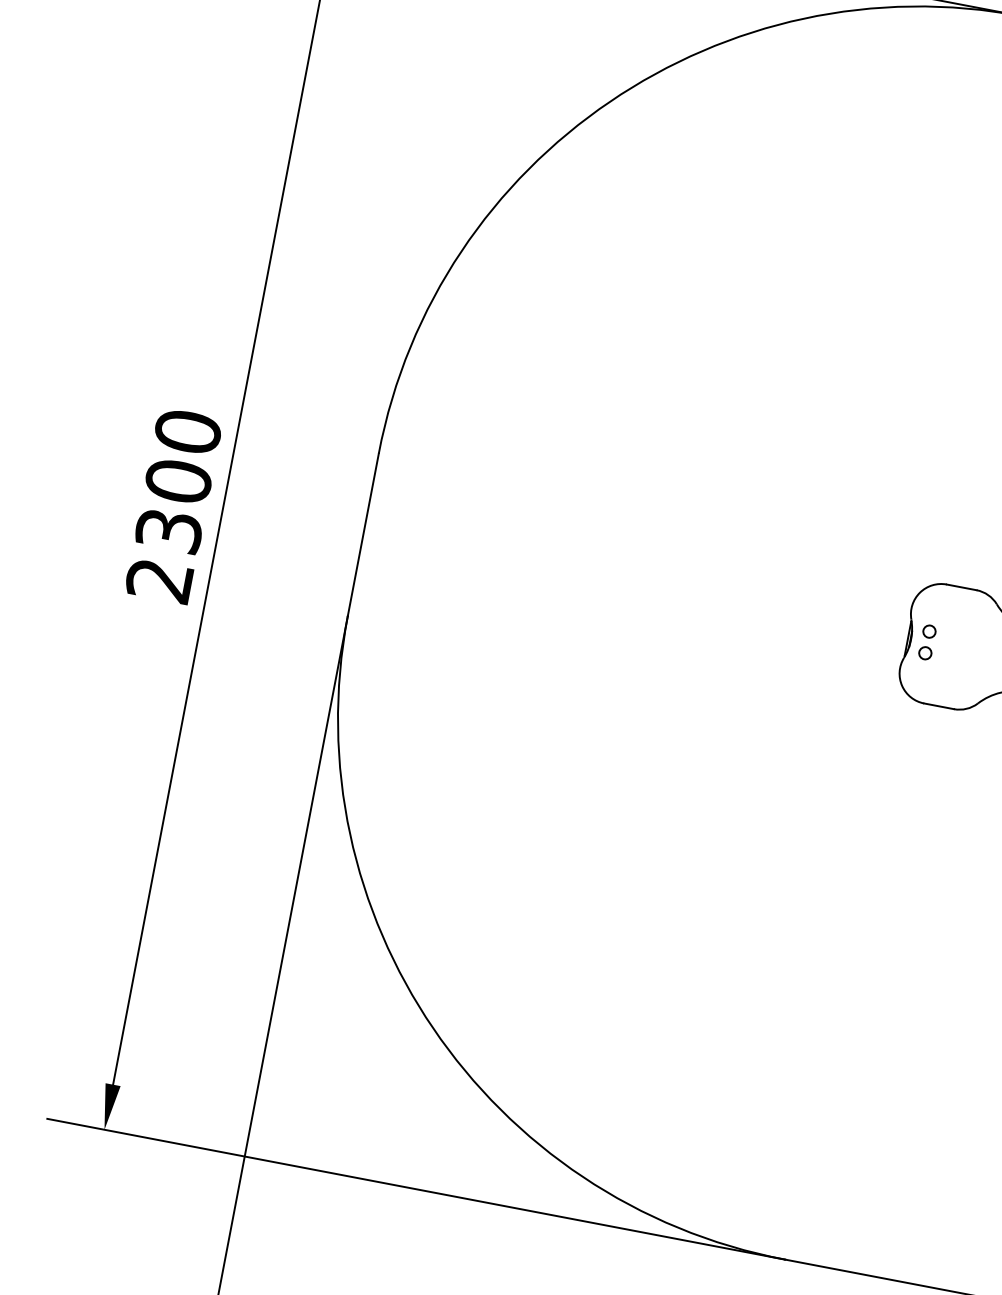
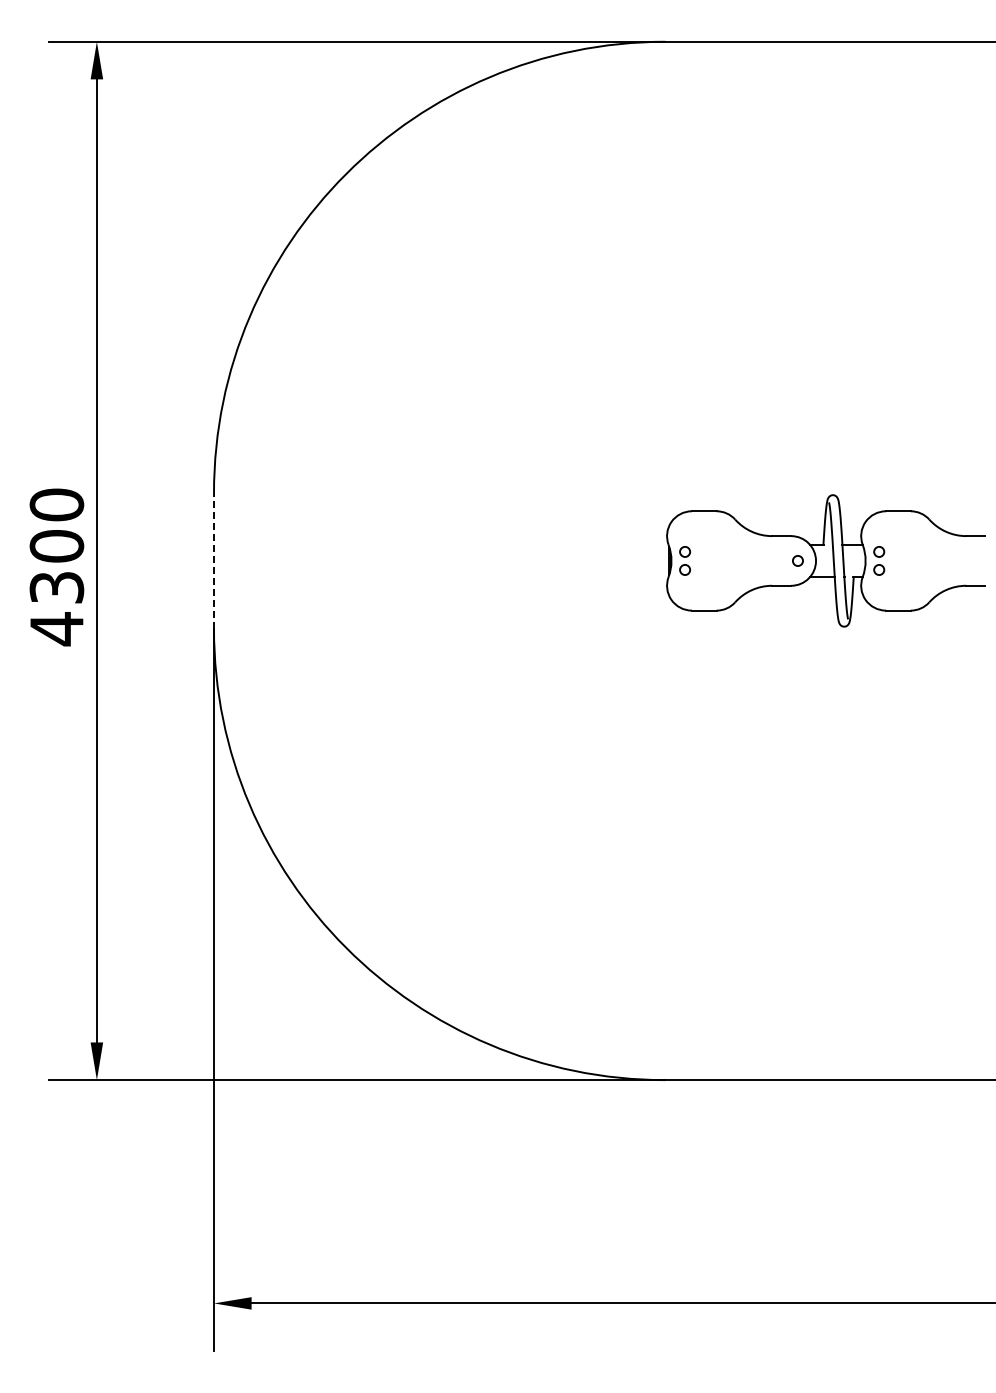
line: (364, 534) -> (214, 560), solid -> dashed
text: (159, 580) -> (56, 629), 2300 -> 4300

